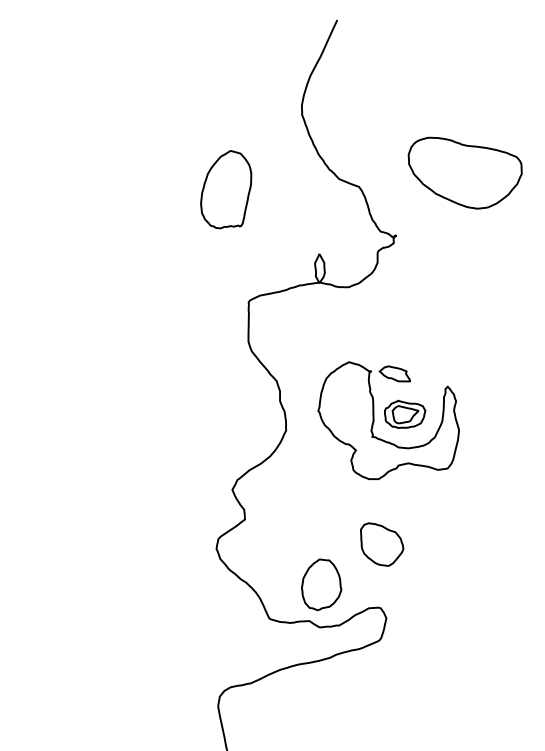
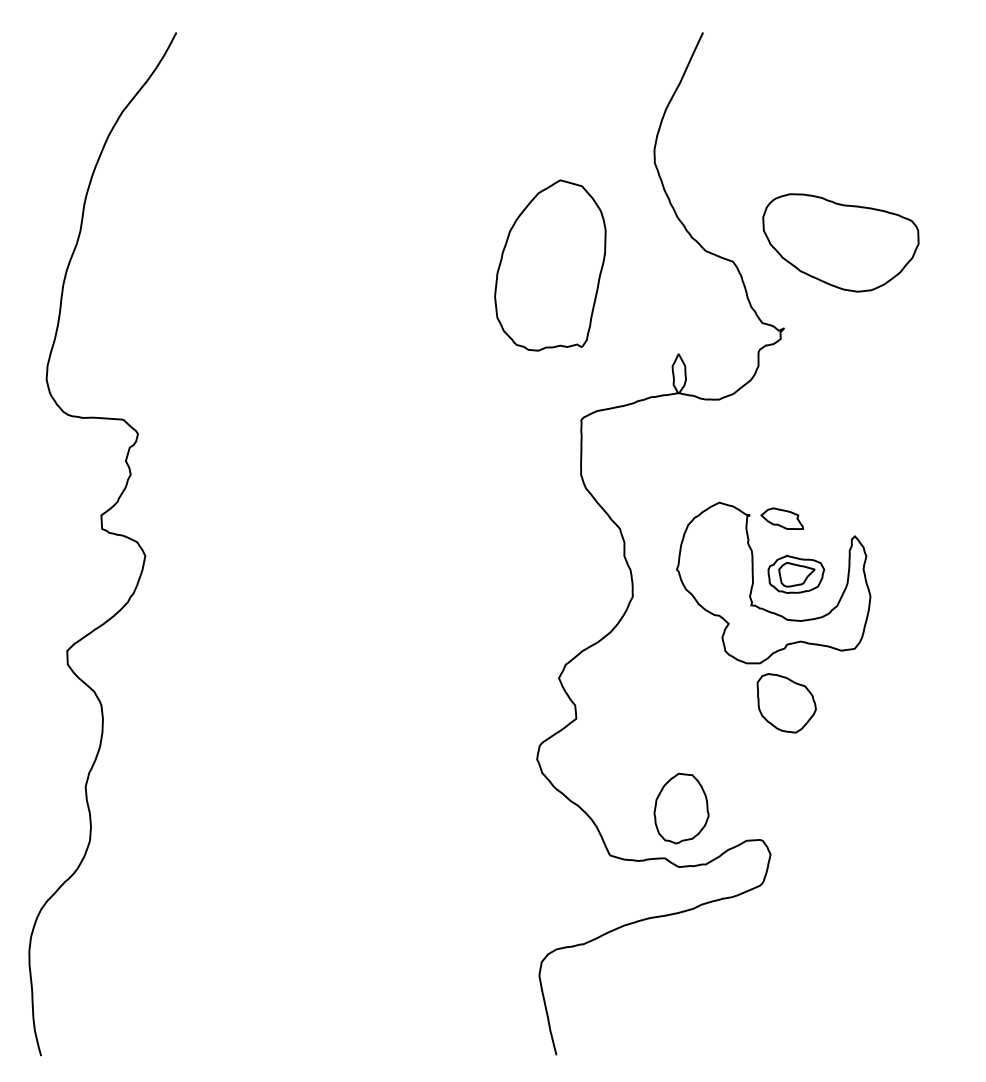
part: (464, 172) -> (840, 242), moved
part: (226, 189) -> (550, 265), size x1.6
part: (381, 544) -> (786, 703), moved

